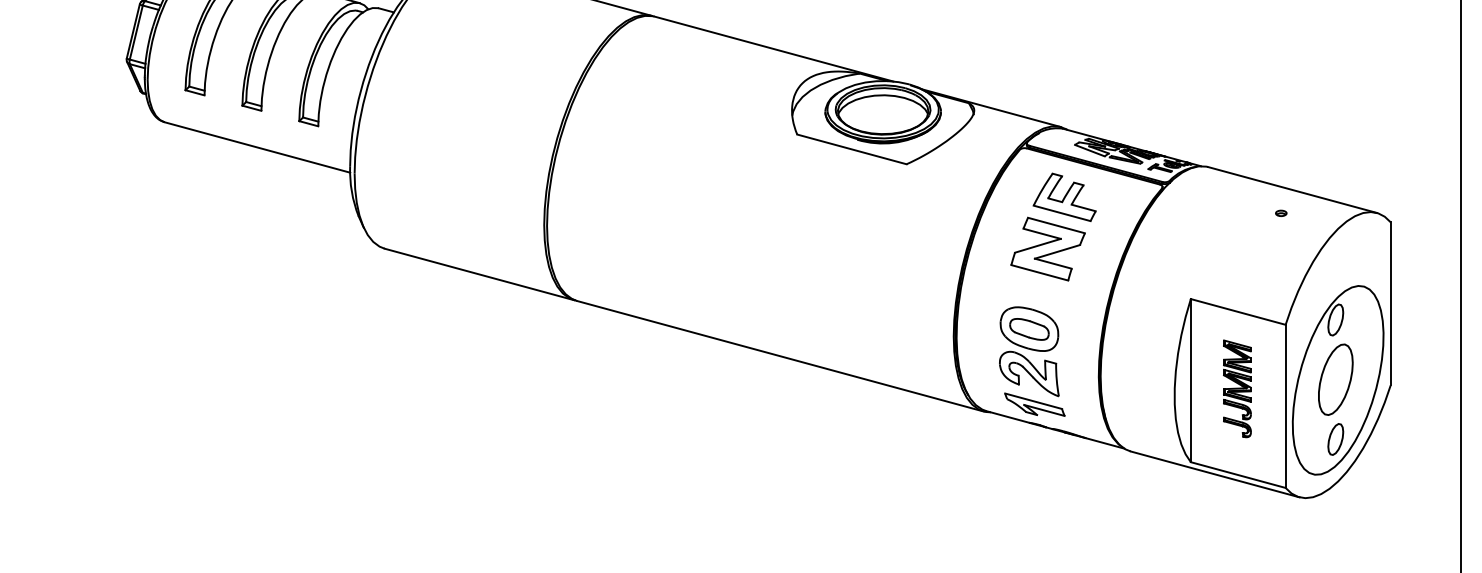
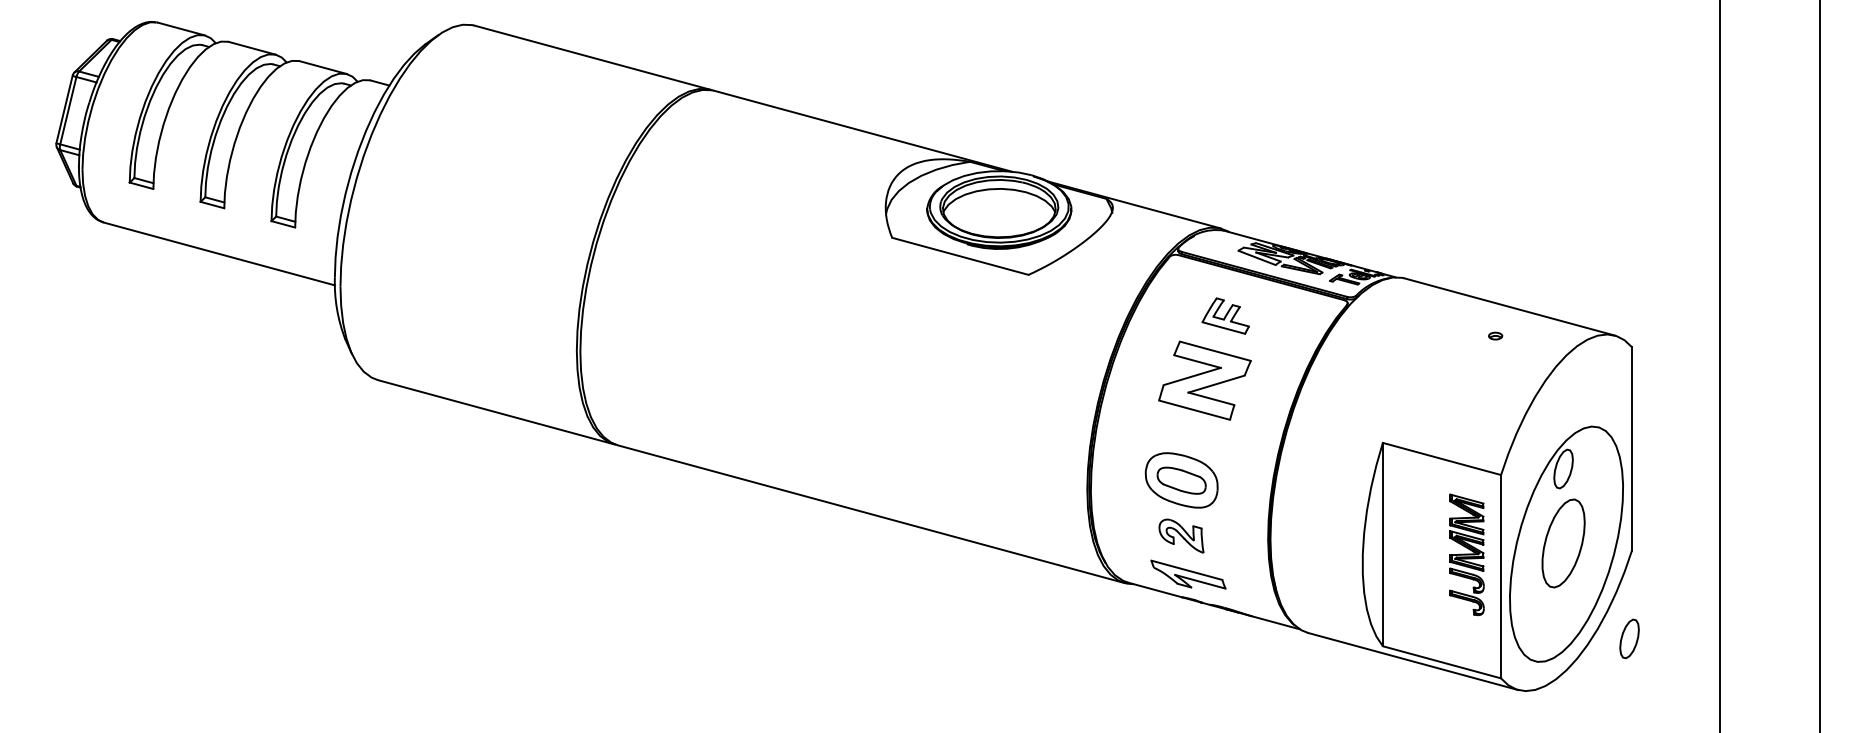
part: (1064, 196) -> (1225, 315), size x0.6
part: (1029, 373) -> (1181, 535), size x0.6
part: (1237, 388) -> (1466, 554), moved
part: (1335, 439) -> (1629, 638), moved

